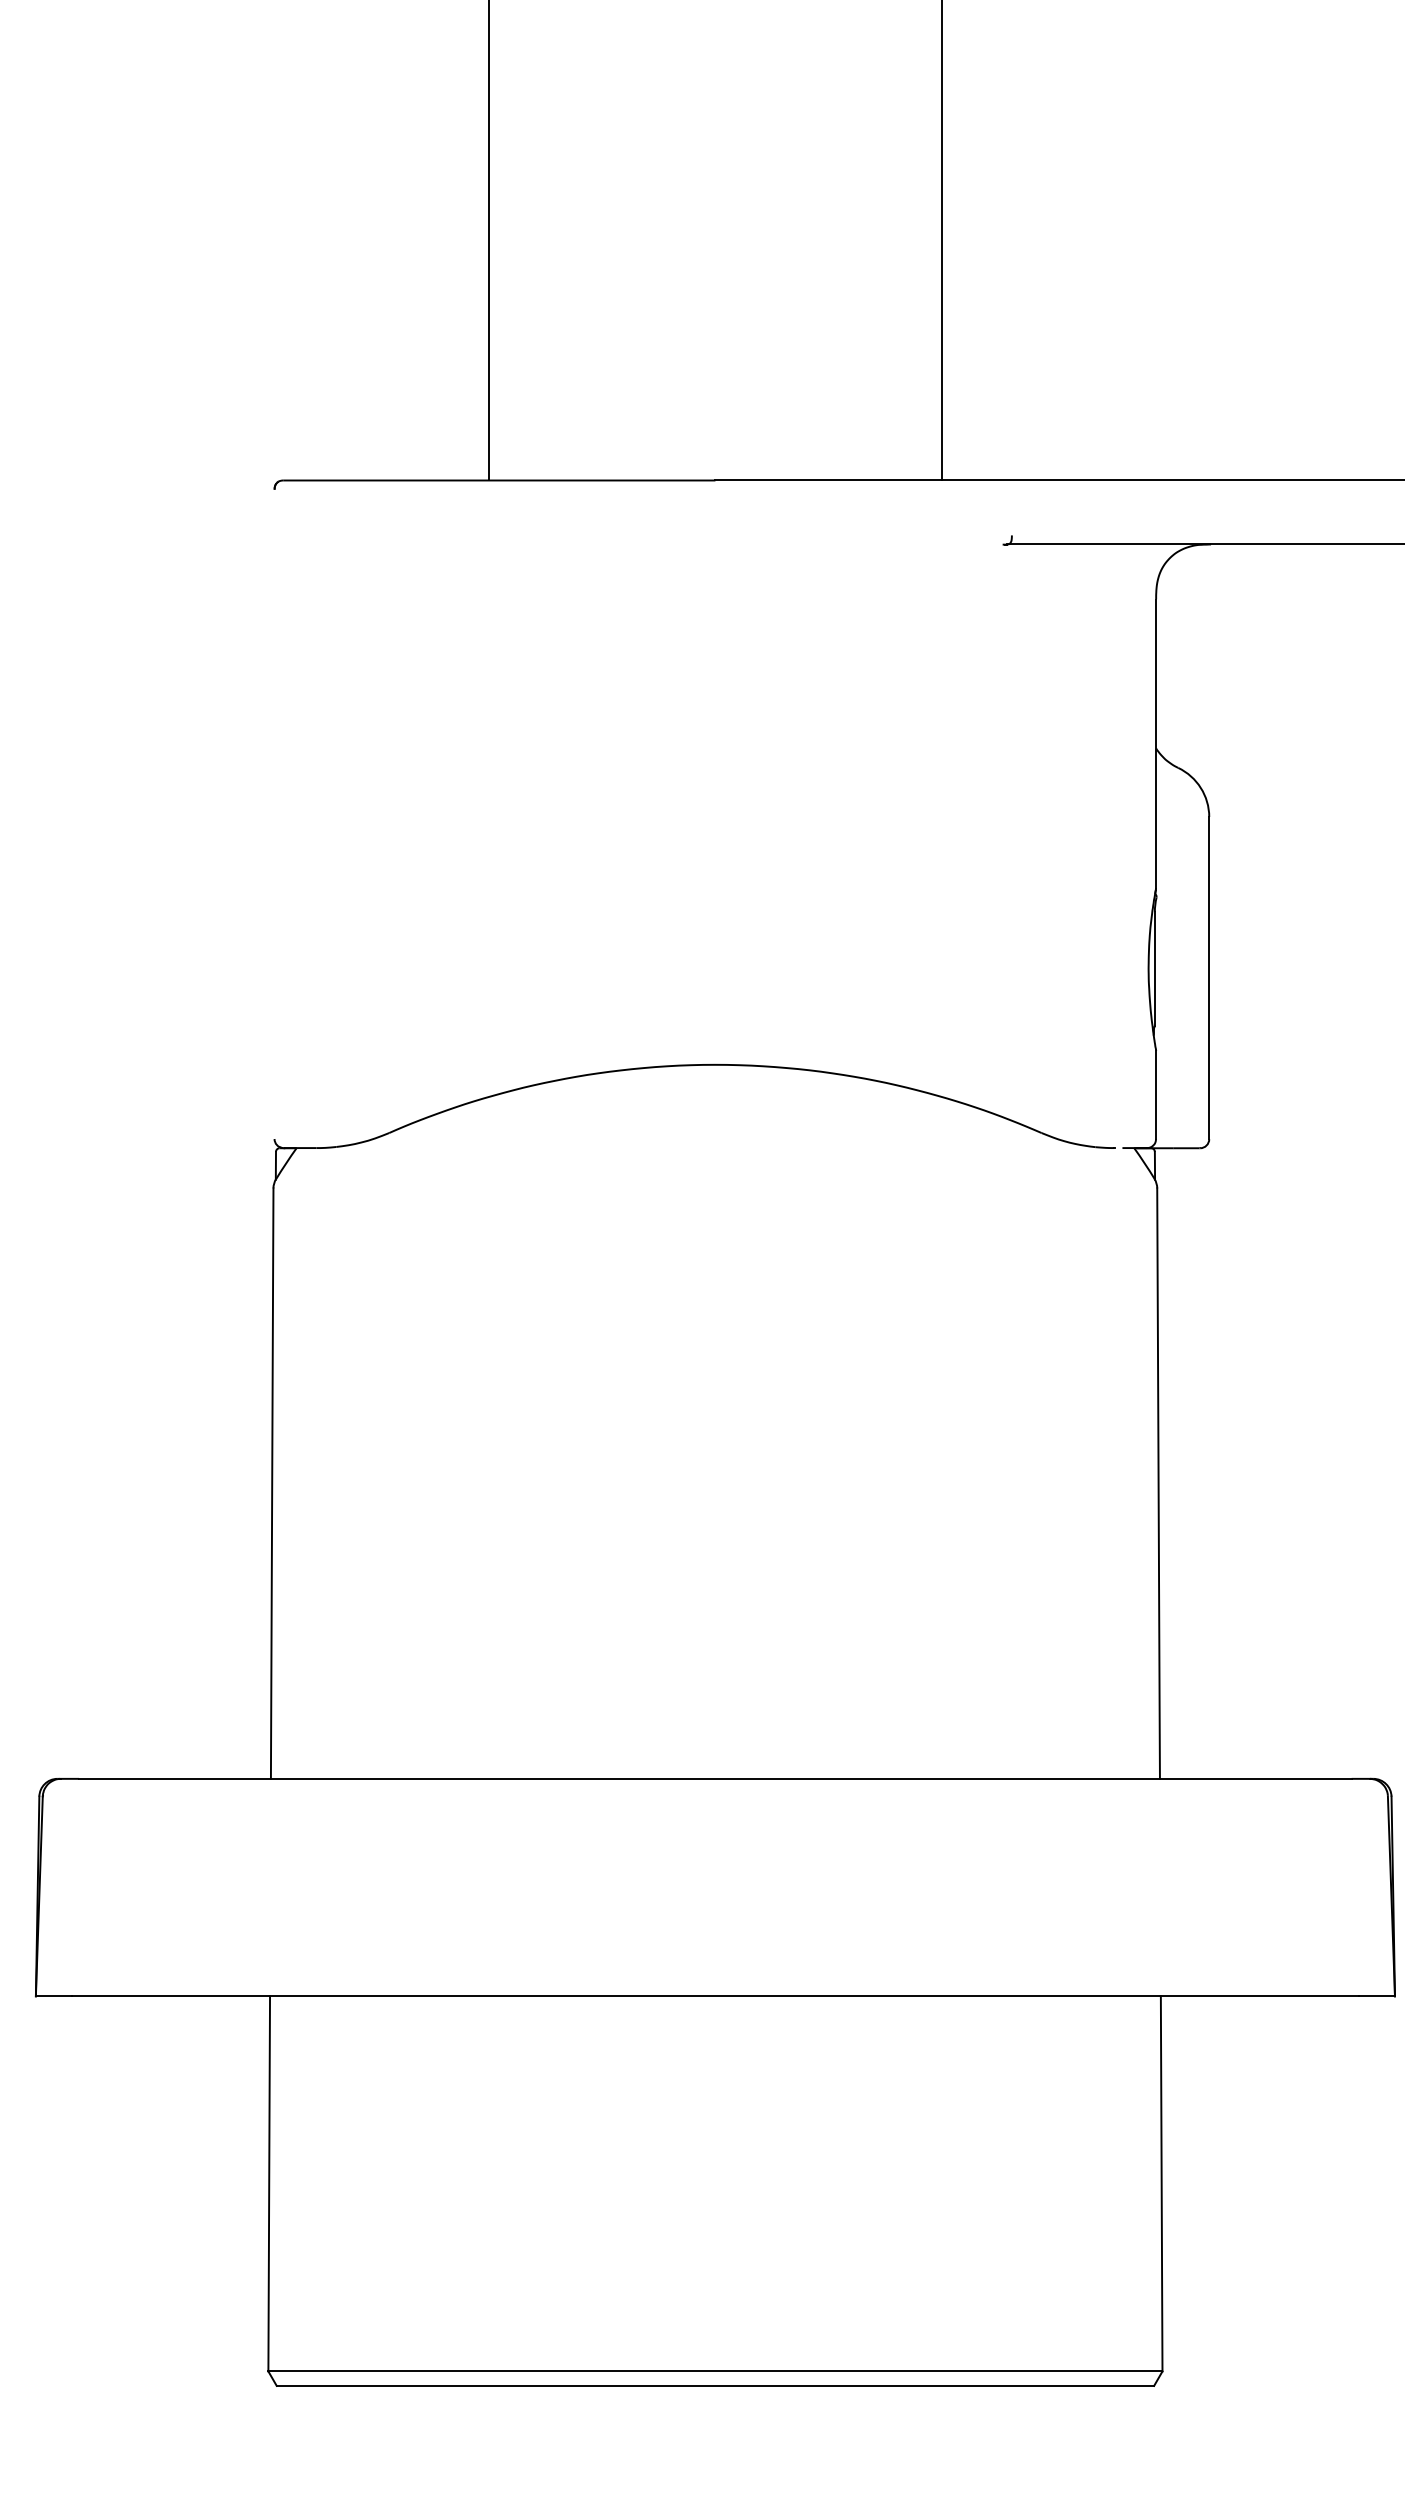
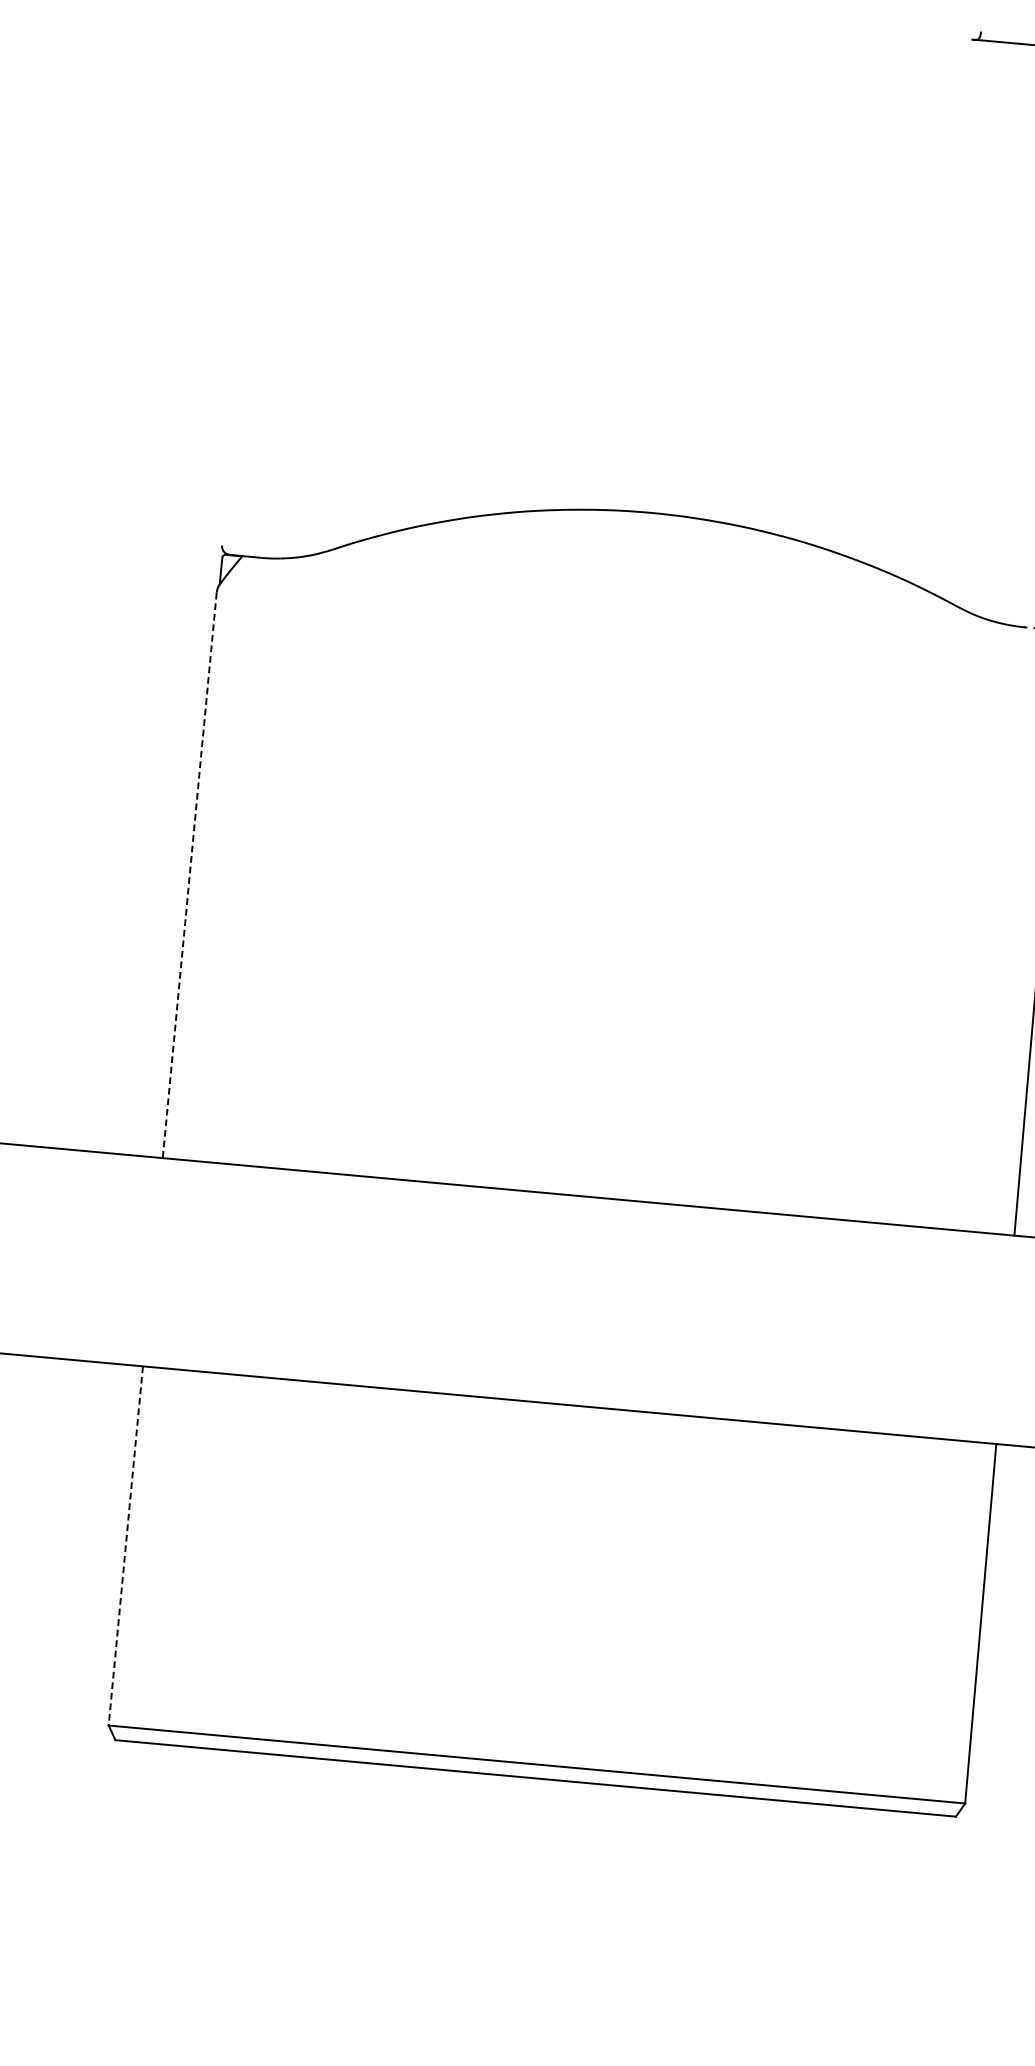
line: (272, 1484) -> (189, 876), solid -> dashed
line: (269, 2183) -> (126, 1545), solid -> dashed

